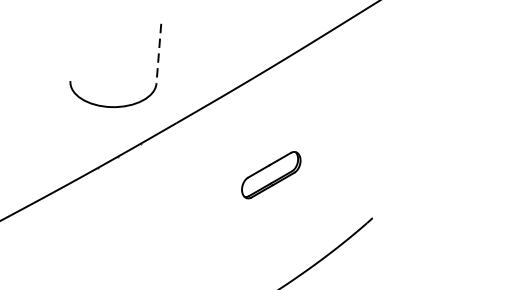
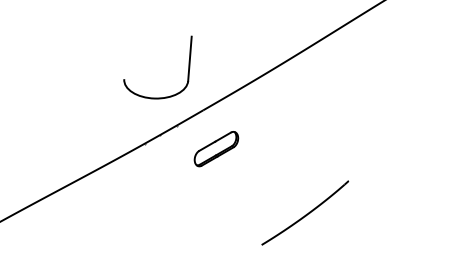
line: (158, 54) -> (189, 59), dashed -> solid
part: (271, 175) -> (216, 149), moved

